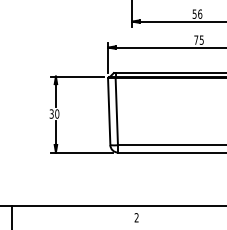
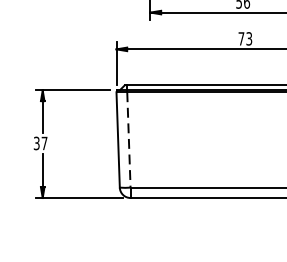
text: (201, 39) -> (248, 37), 75 -> 73
line: (116, 111) -> (128, 139), solid -> dashed
text: (57, 113) -> (44, 142), 30 -> 37

